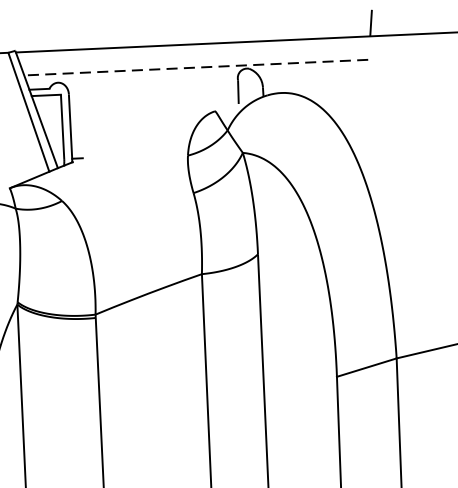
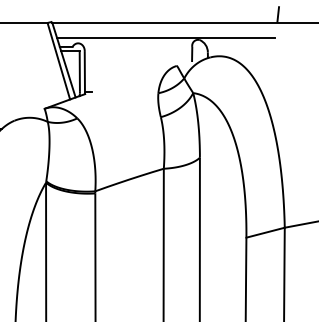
line: (195, 67) -> (165, 37), dashed -> solid

